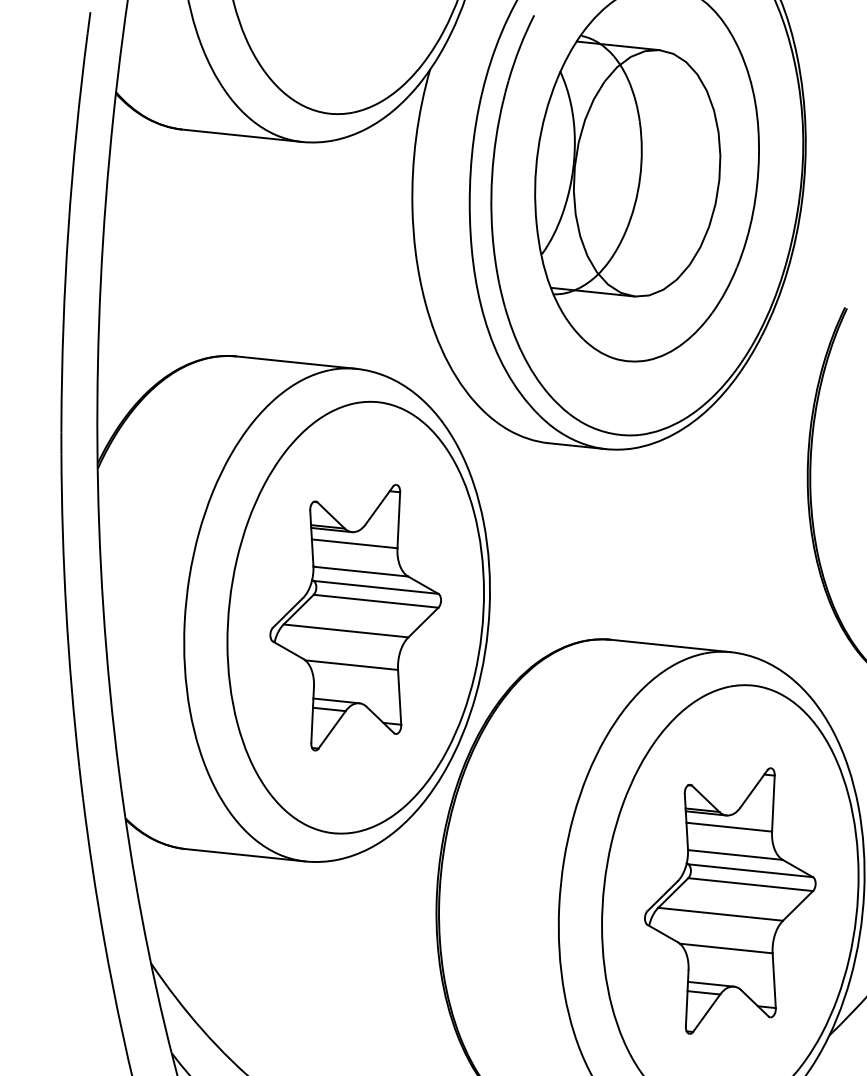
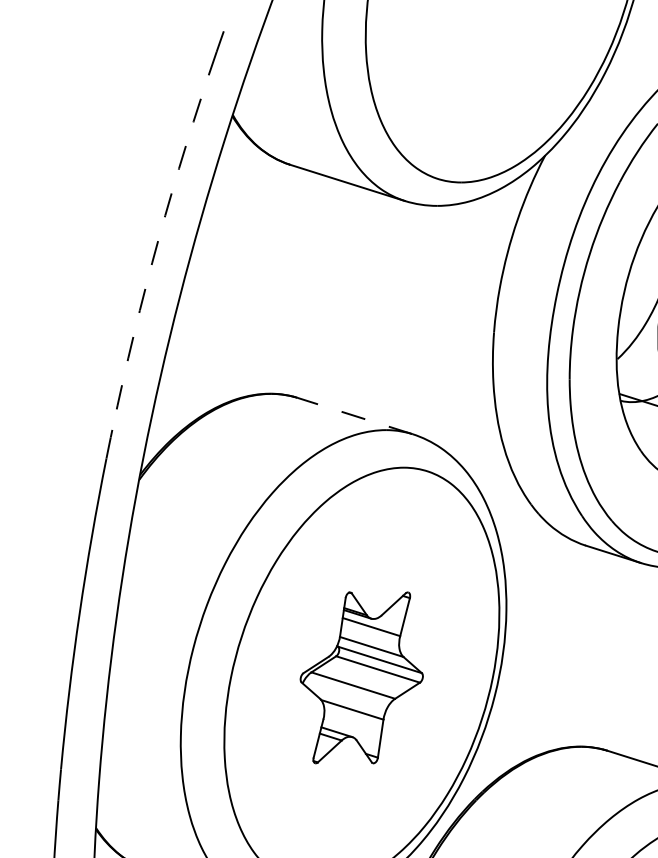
arc: (68, 229) -> (158, 239), solid -> dashed
line: (295, 362) -> (354, 415), solid -> dashed
part: (355, 617) -> (361, 677), size x0.7

